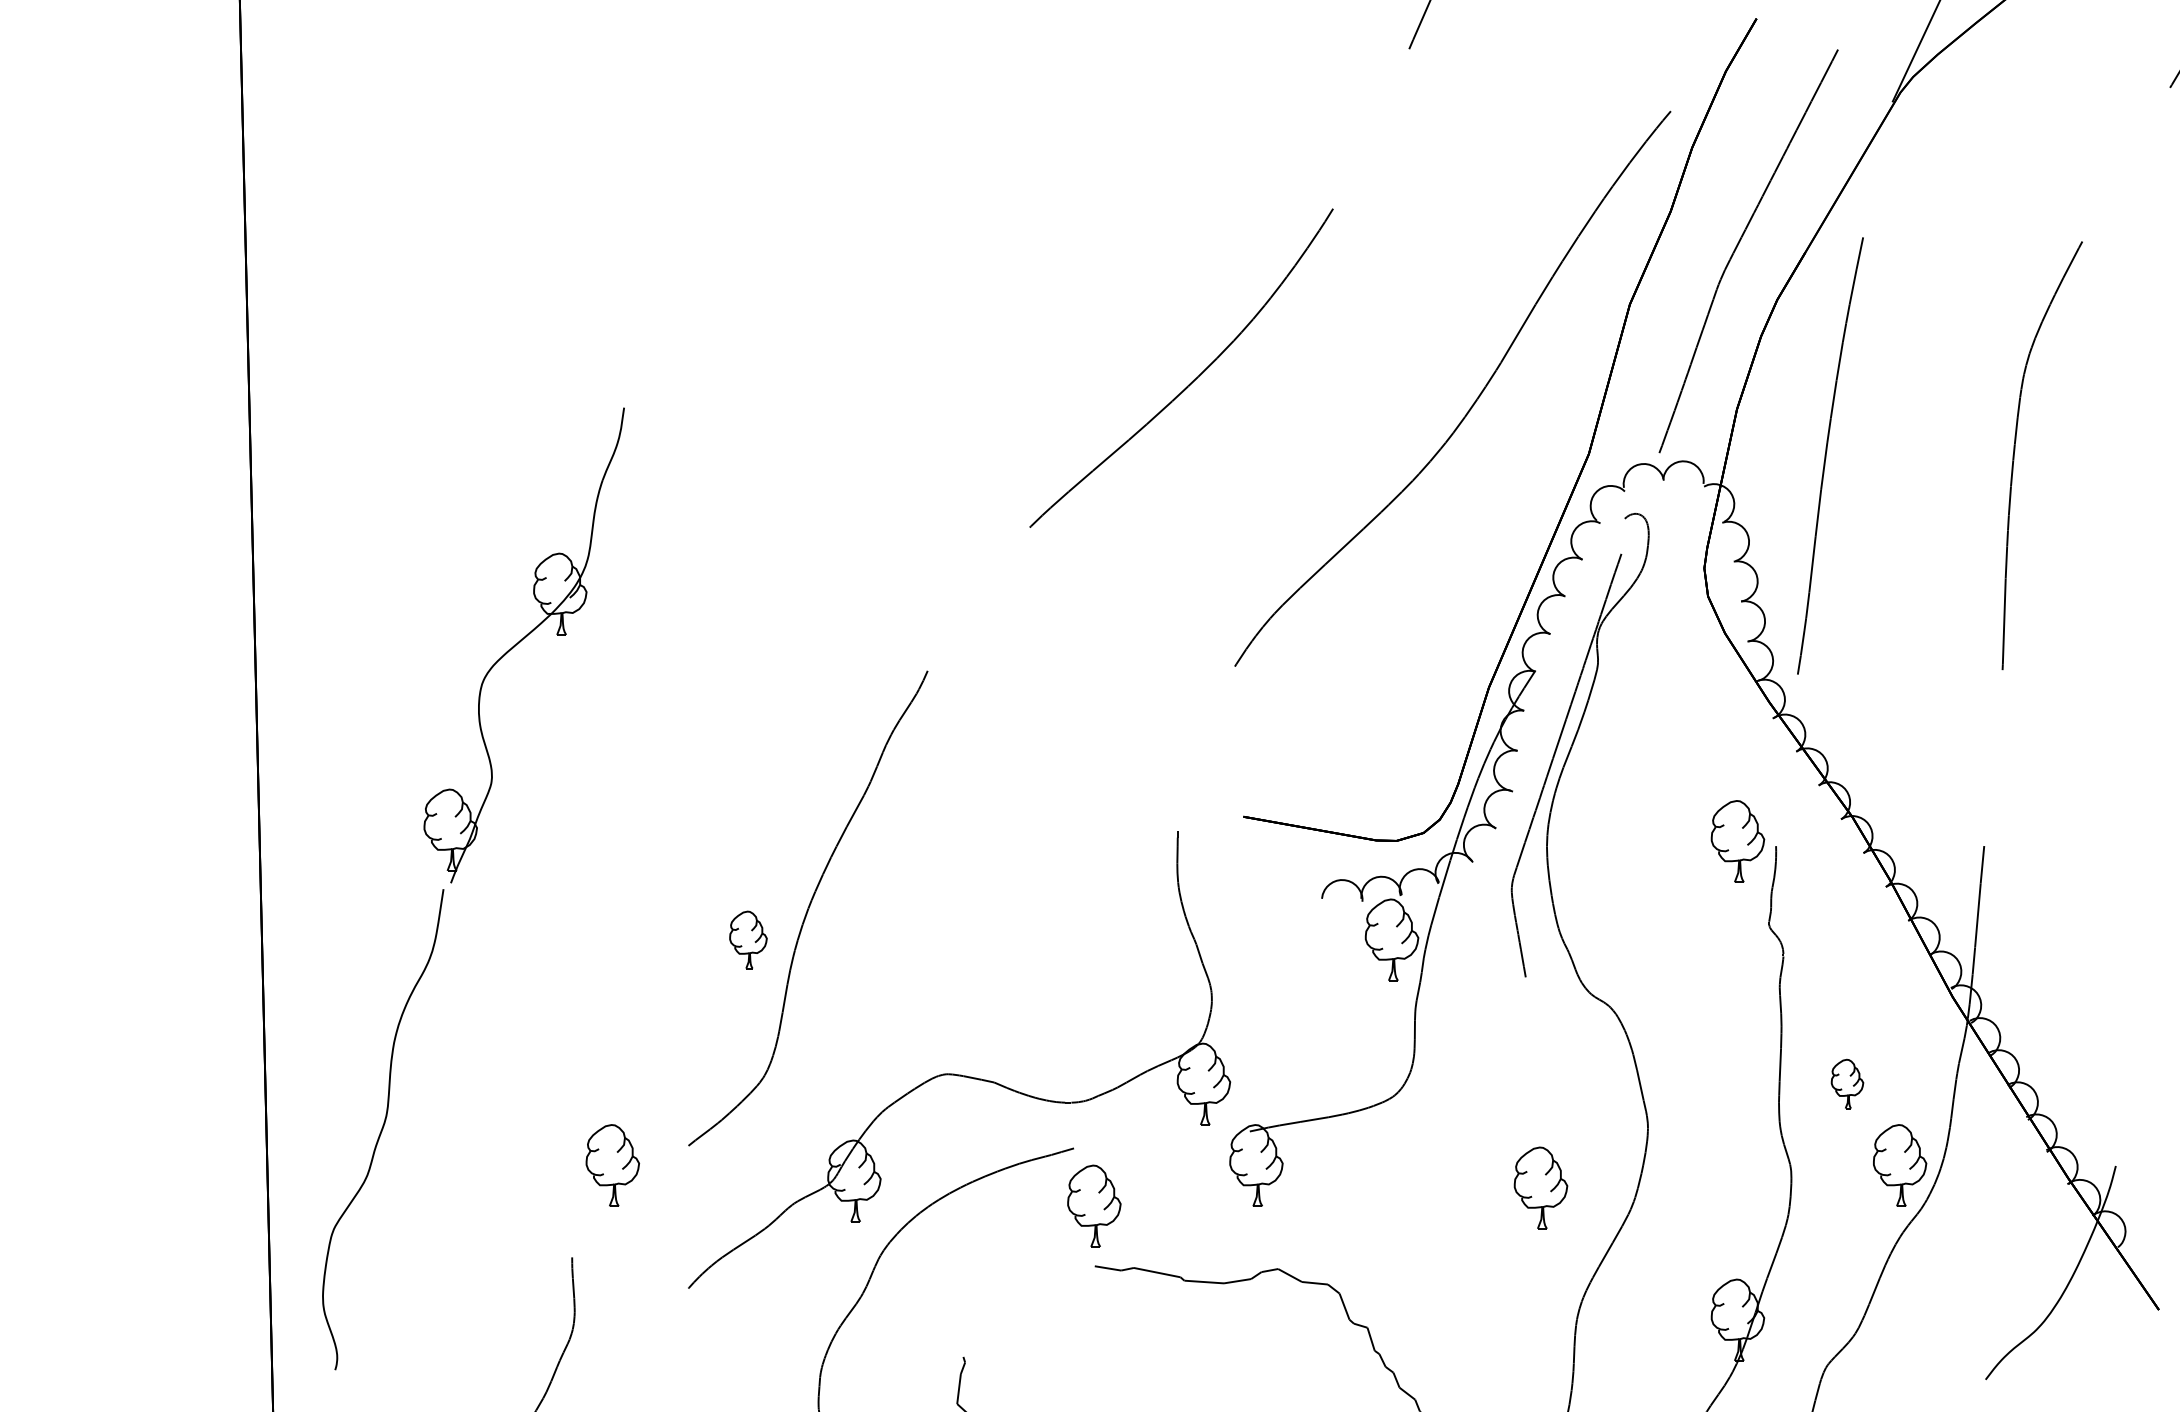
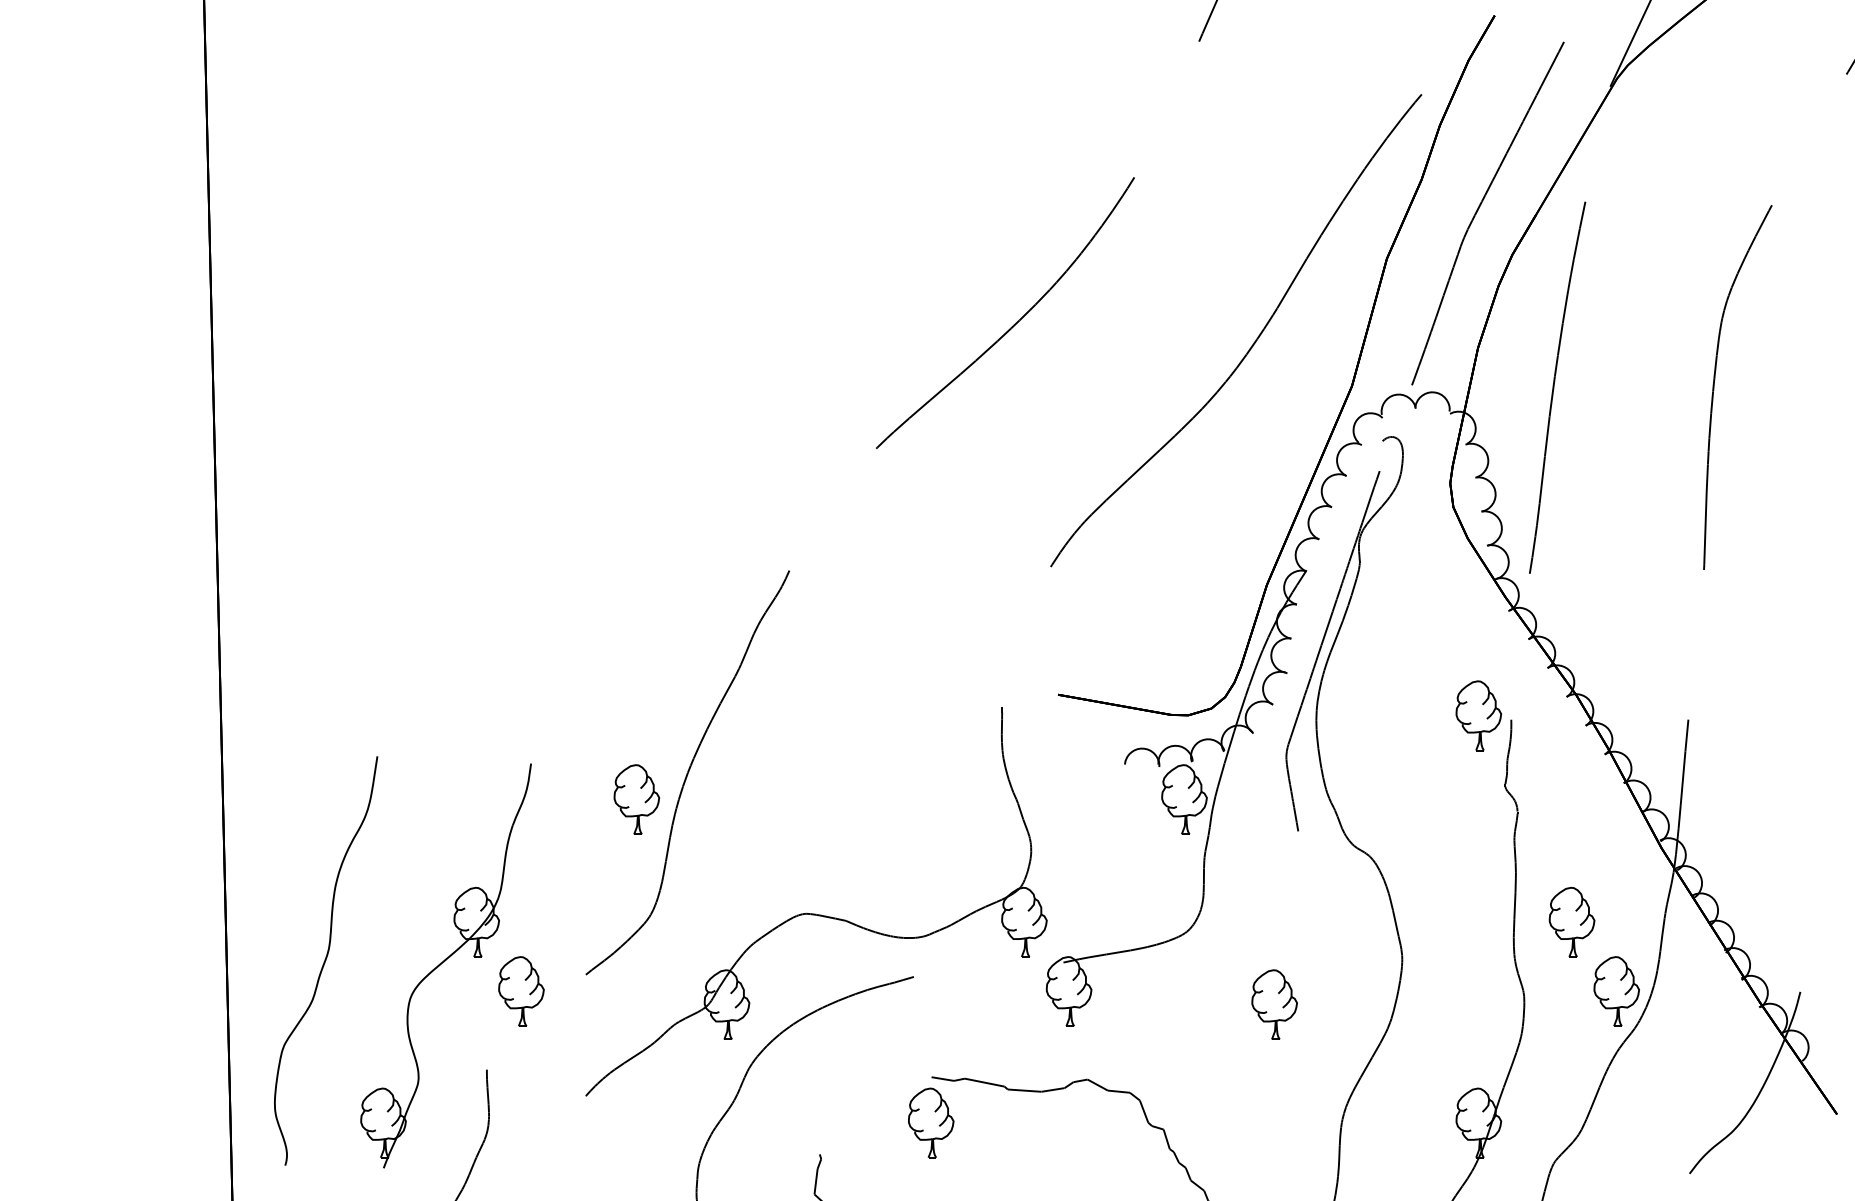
part: (523, 645) -> (445, 965), moved
part: (748, 939) -> (636, 799), size x1.43
part: (1847, 1083) -> (1572, 921), size x1.67
part: (1540, 1187) -> (1274, 1004), moved
part: (1094, 1205) -> (931, 1122), moved

